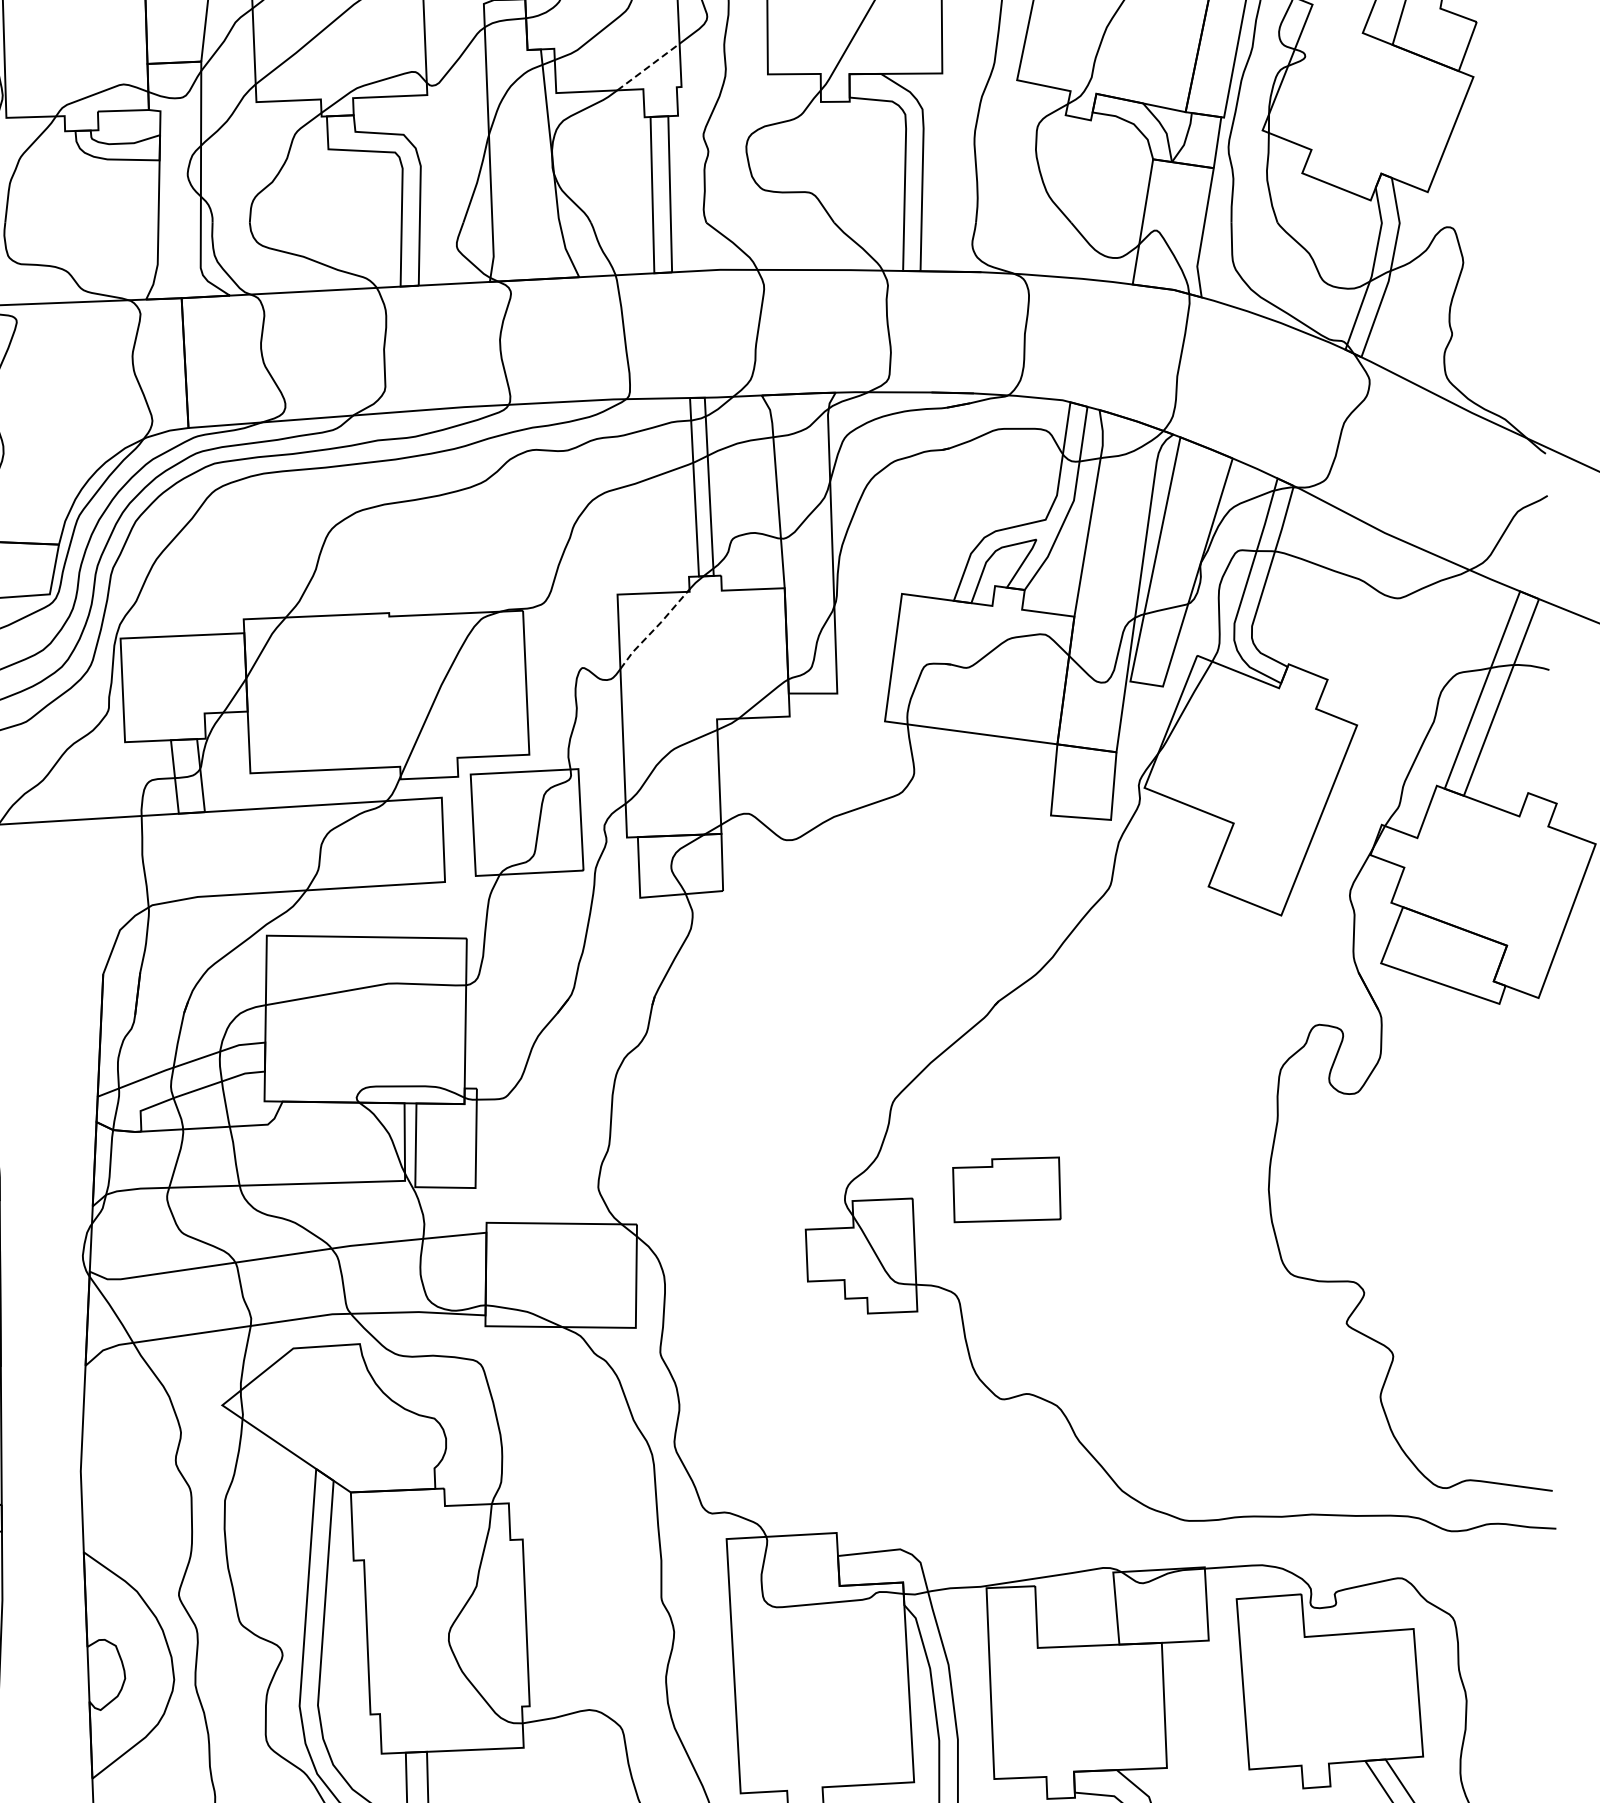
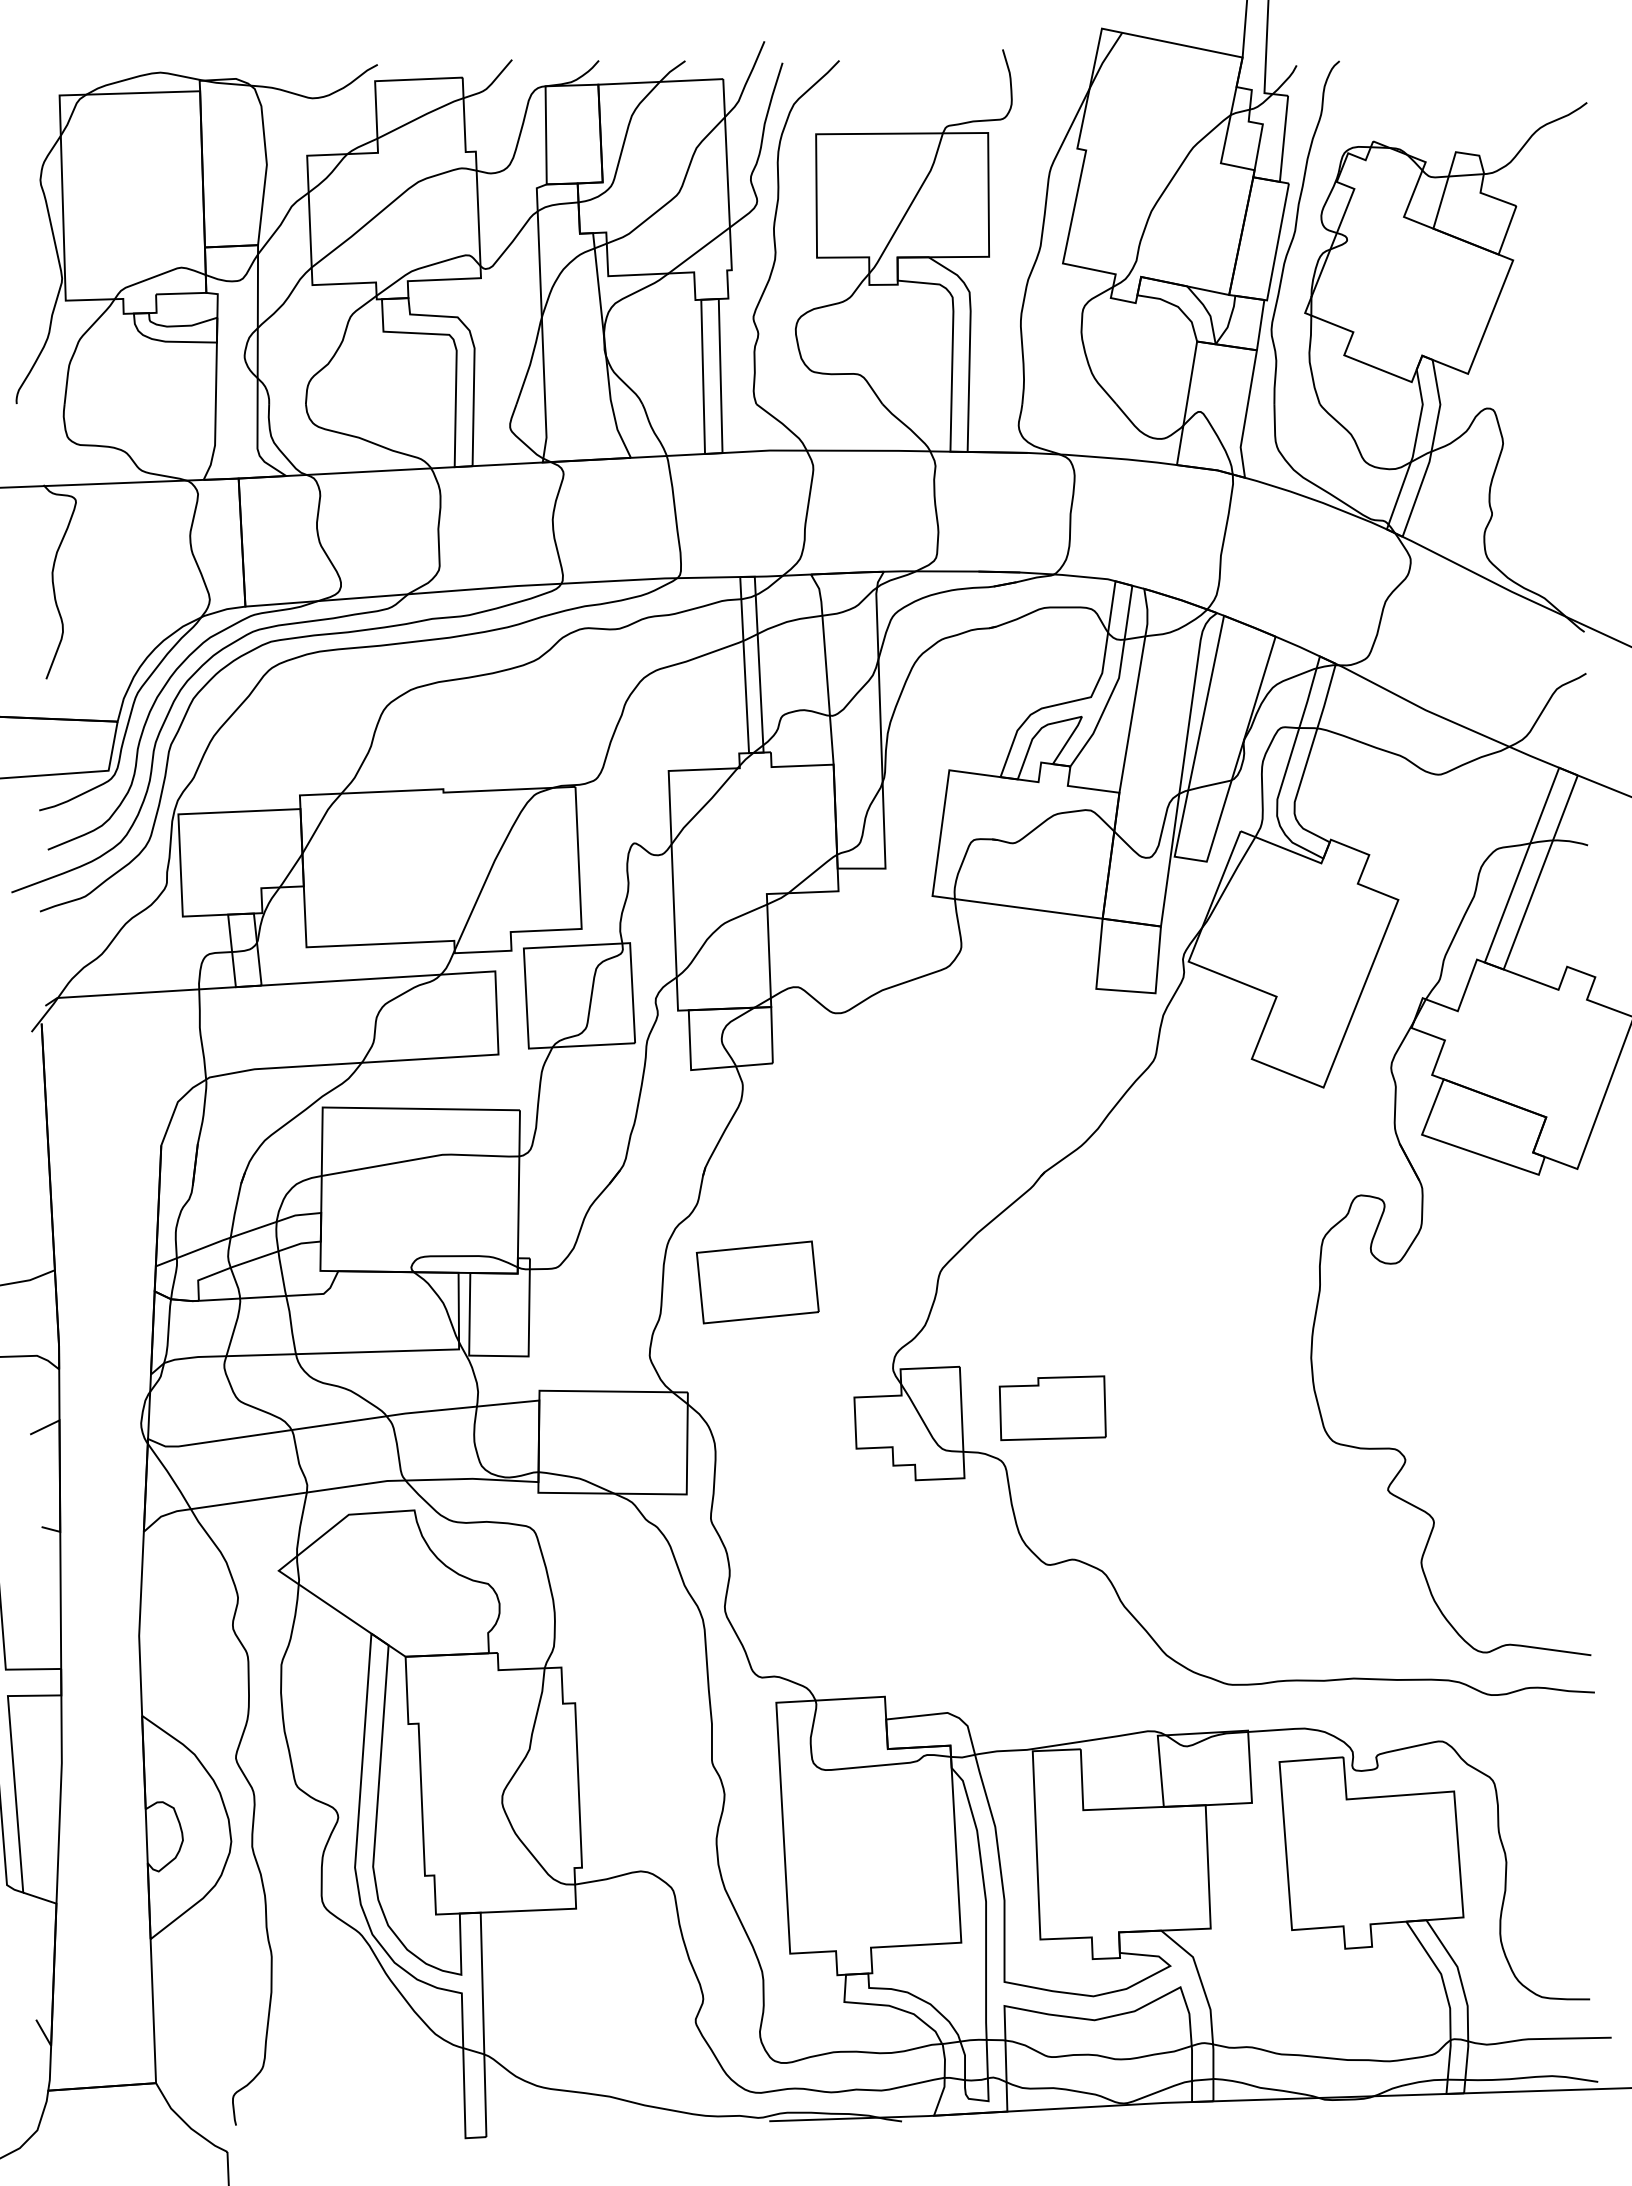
line: (648, 67) -> (699, 250), dashed -> solid
line: (653, 629) -> (704, 805), dashed -> solid
part: (707, 1113) -> (757, 1282), added
part: (1006, 1190) -> (1052, 1408), moved

